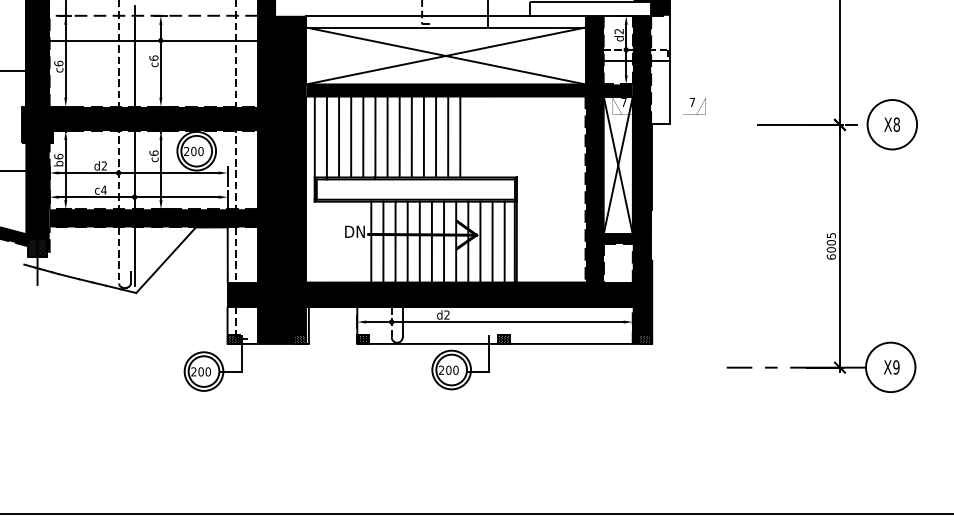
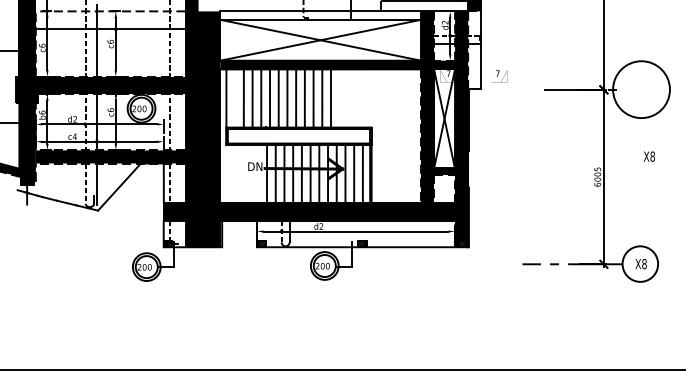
text: (890, 124) -> (648, 156), moved
circle: (892, 124) -> (641, 89), size x1.6
line: (327, 137) -> (235, 98), removed
text: (896, 367) -> (644, 264), X9 -> X8

